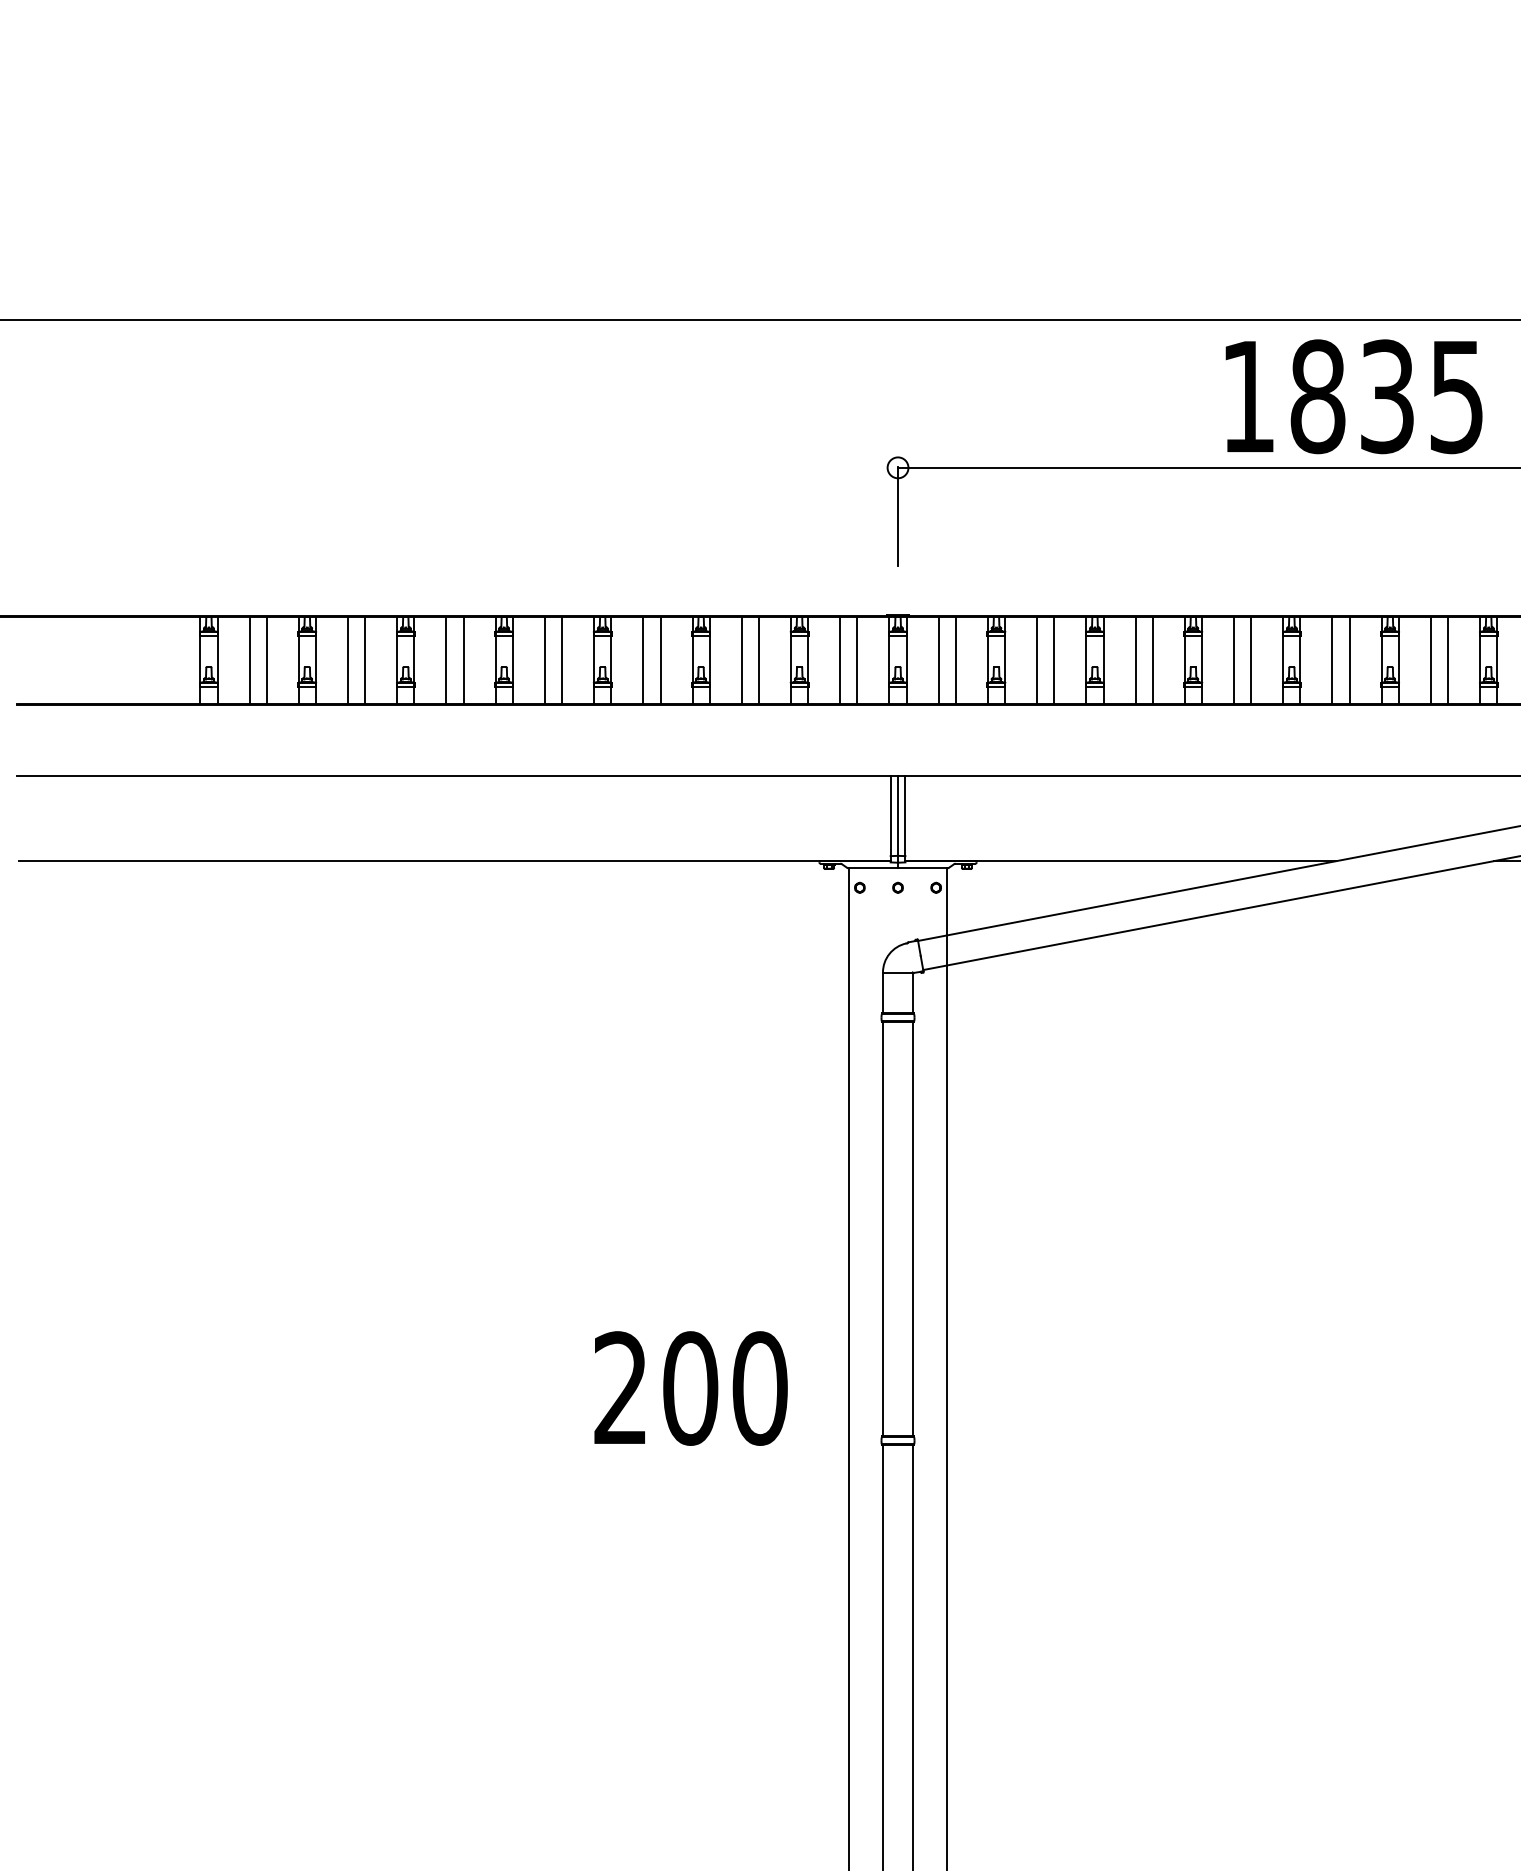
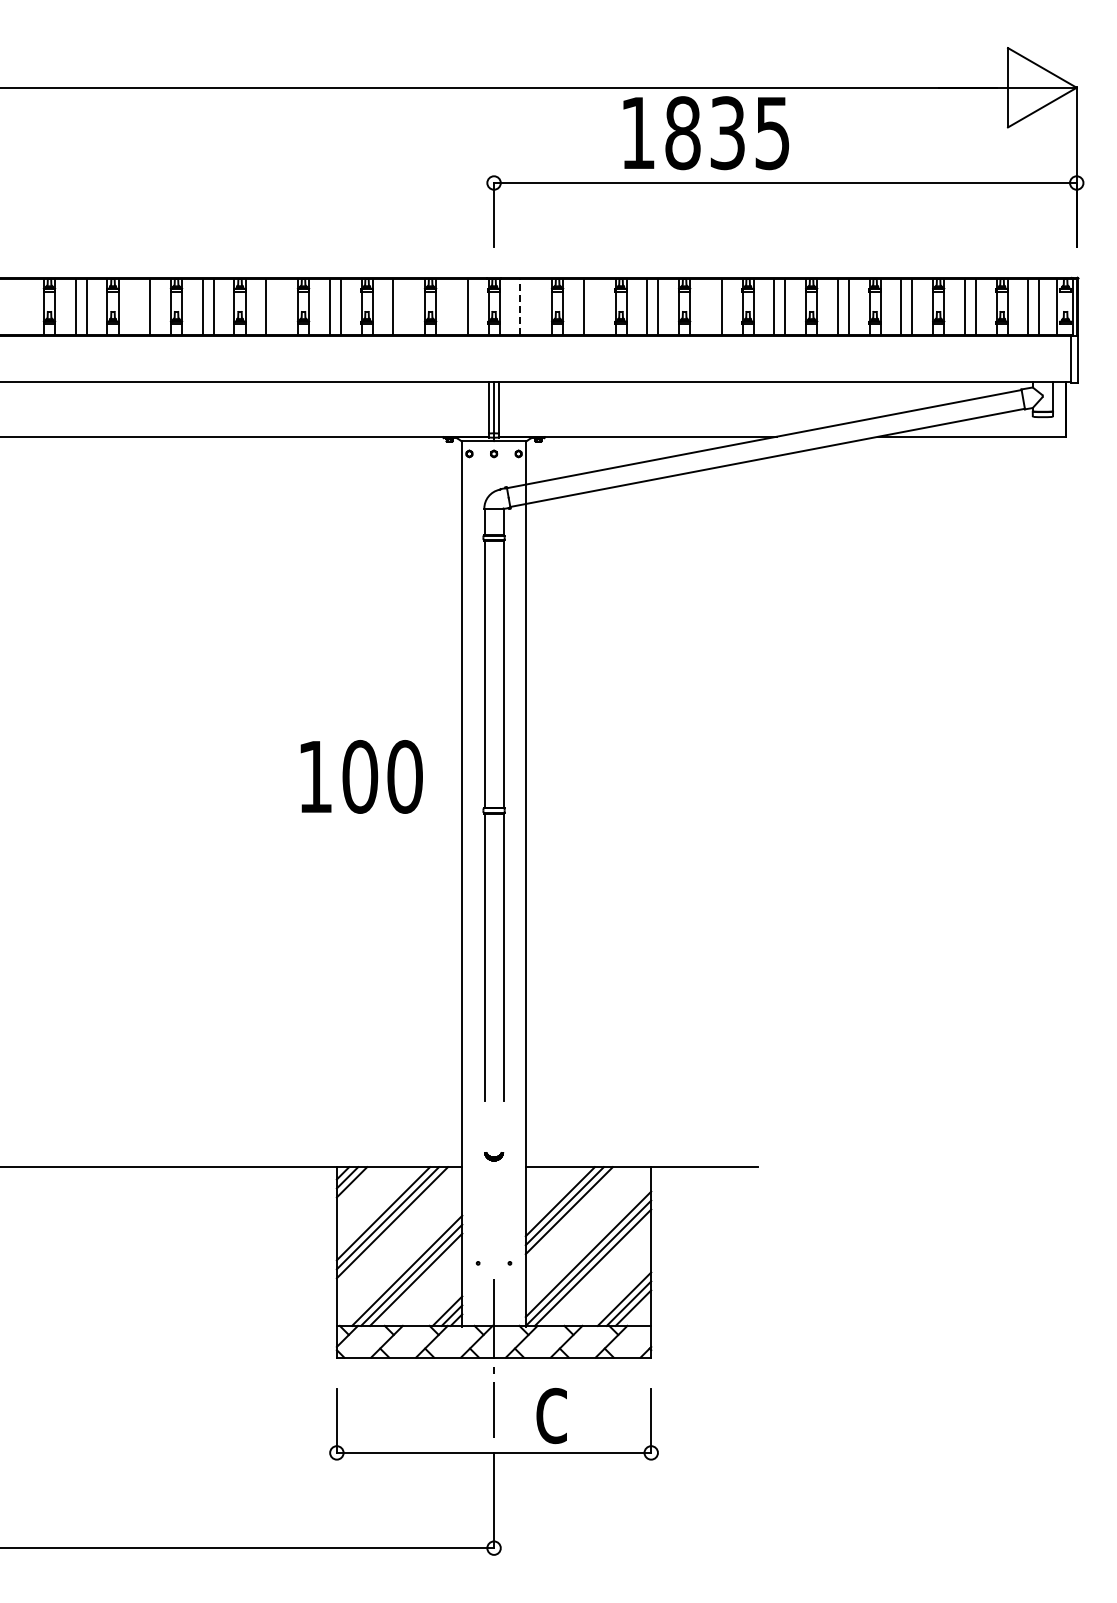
text: (1352, 397) -> (705, 133), moved
line: (939, 659) -> (520, 306), solid -> dashed
line: (348, 660) -> (139, 307), removed
line: (562, 660) -> (277, 307), removed
line: (759, 660) -> (404, 307), removed
line: (839, 660) -> (456, 307), removed
line: (956, 660) -> (531, 307), removed
line: (1053, 660) -> (594, 307), removed
line: (1233, 660) -> (710, 307), removed
text: (619, 1387) -> (314, 776), 200 -> 100

